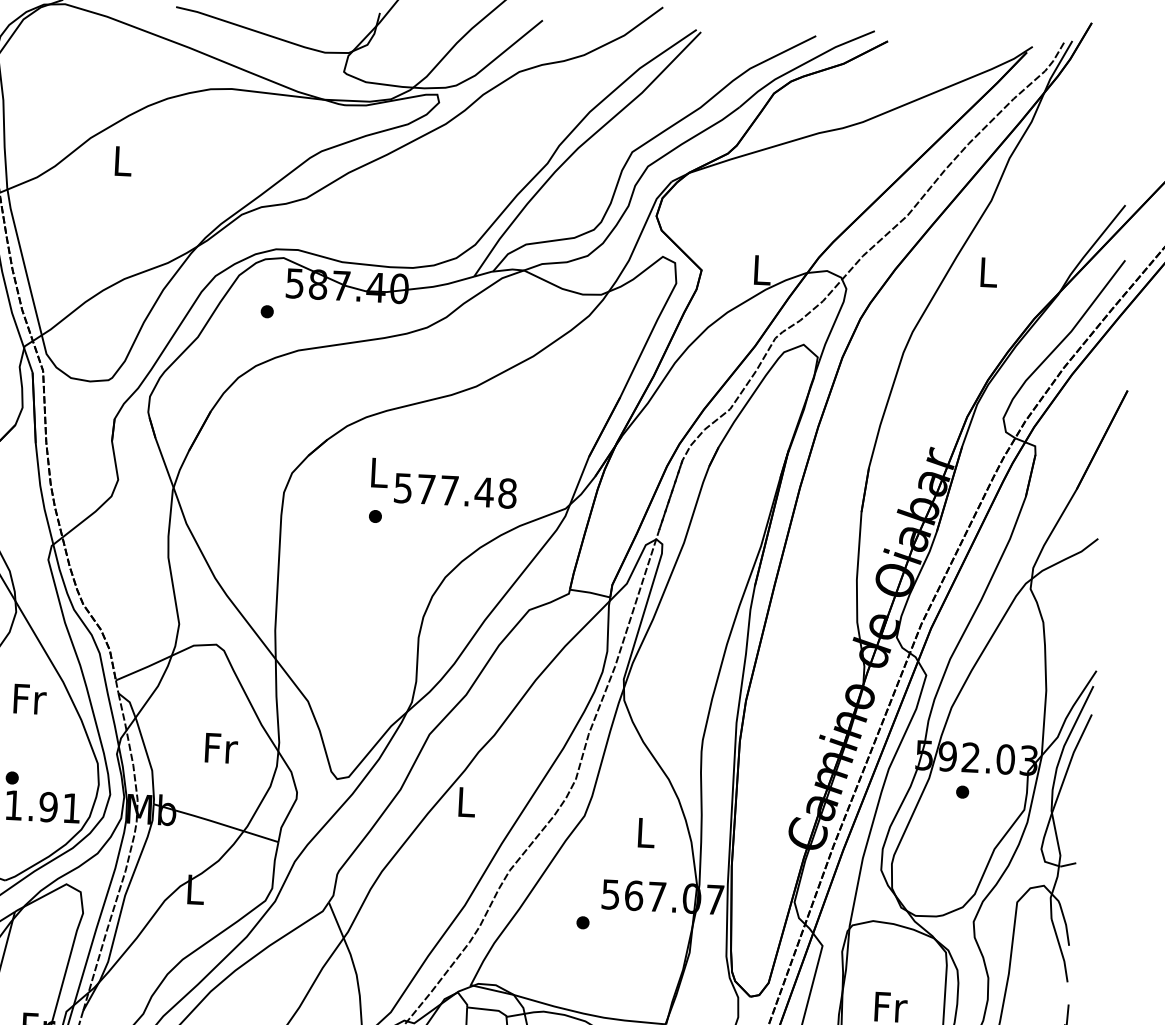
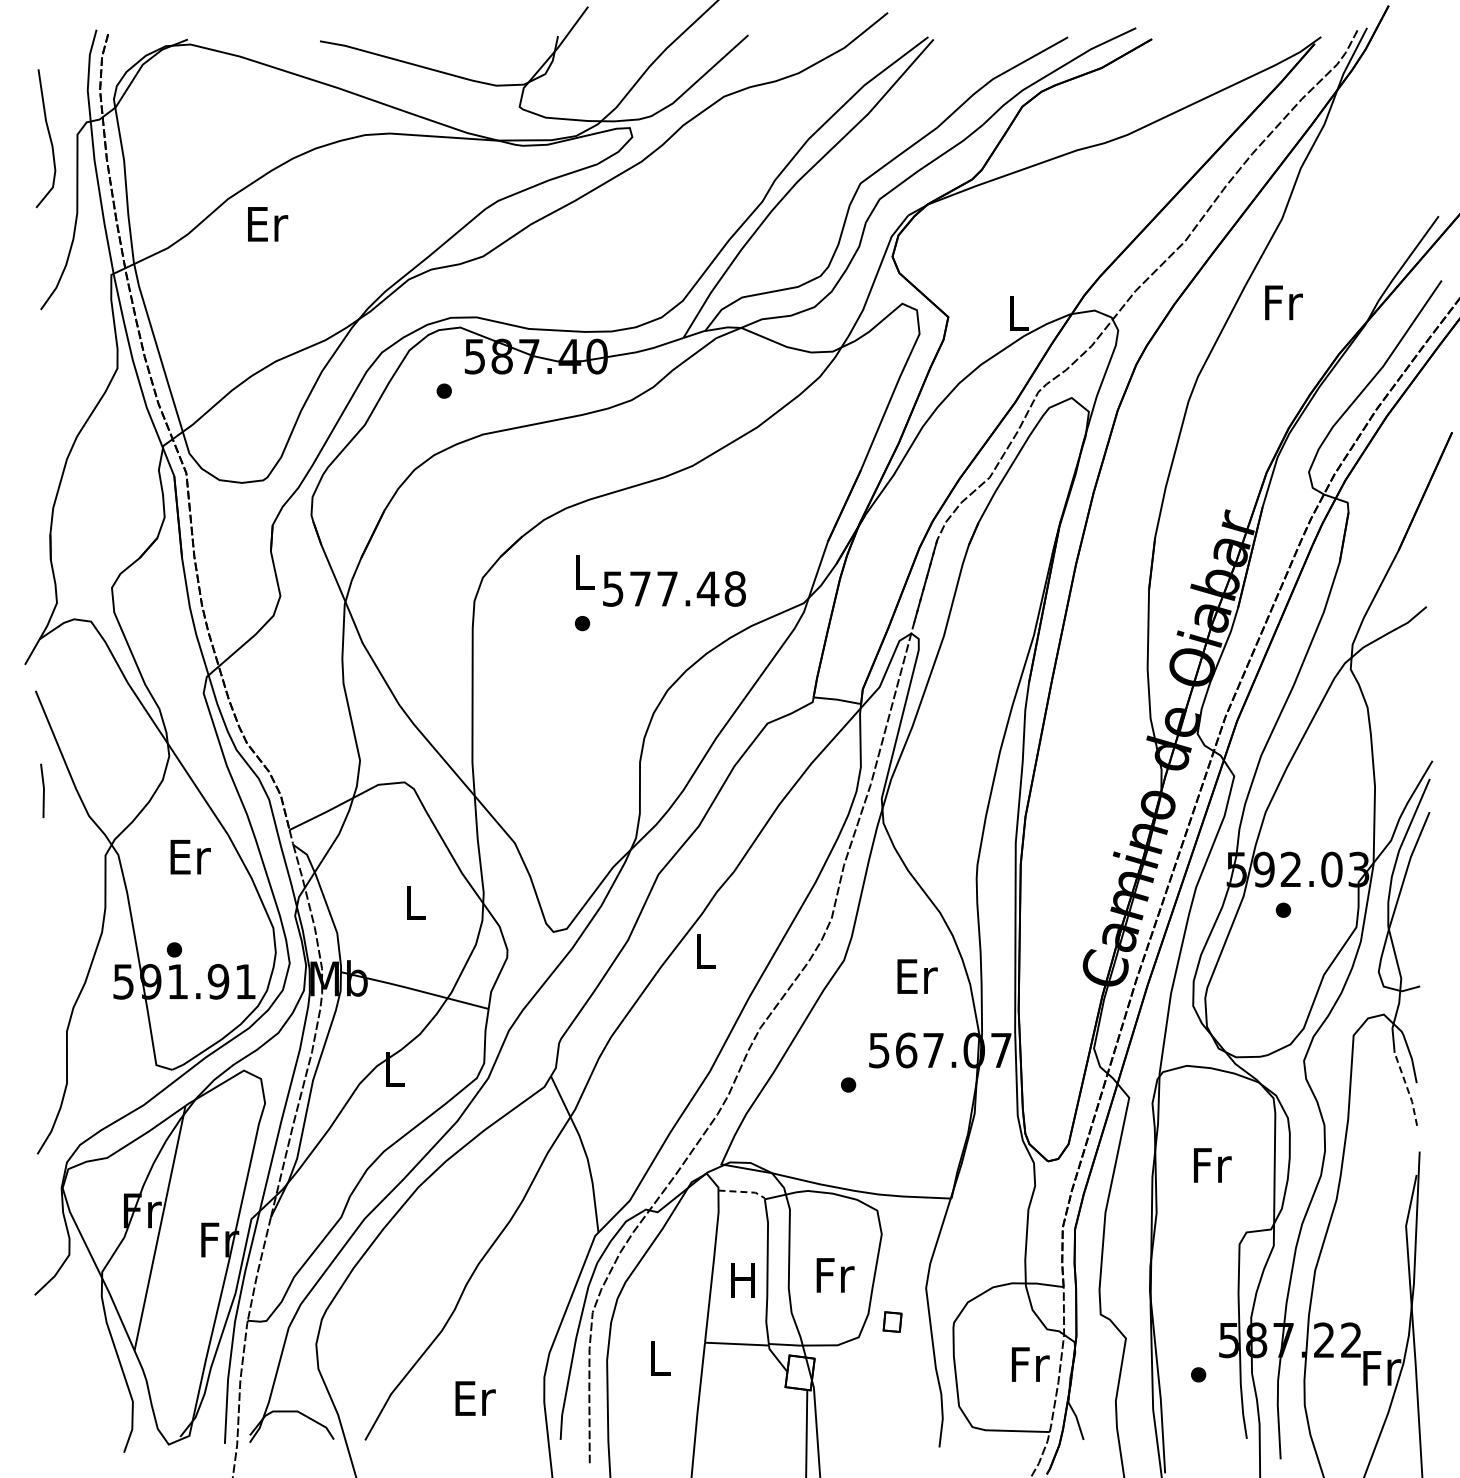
text: (124, 161) -> (268, 224), L -> Er
text: (988, 272) -> (1283, 302), L -> Fr
text: (29, 699) -> (190, 857), Fr -> Er
text: (221, 747) -> (416, 902), Fr -> L
text: (646, 832) -> (917, 976), L -> Er
line: (1060, 950) -> (1407, 1089), solid -> dashed
line: (489, 1010) -> (744, 1192), solid -> dashed

